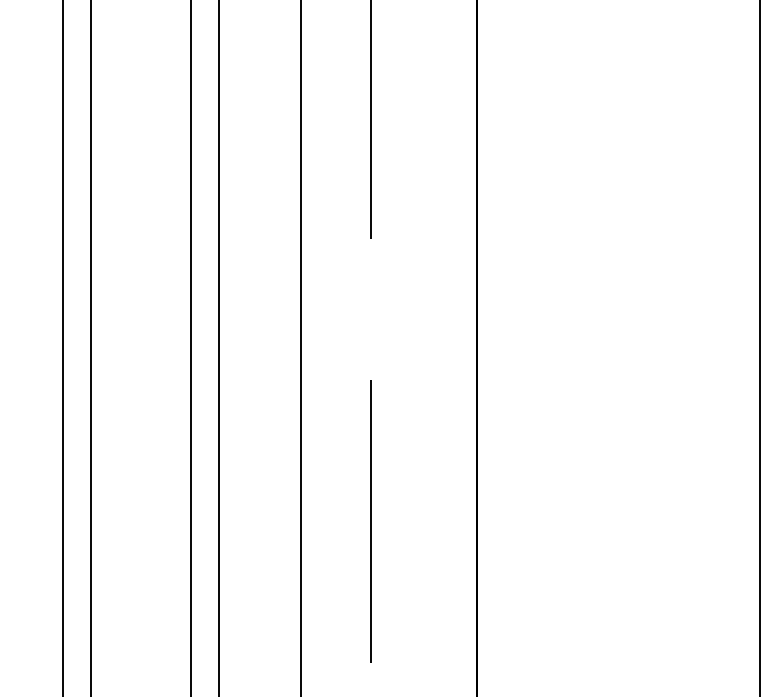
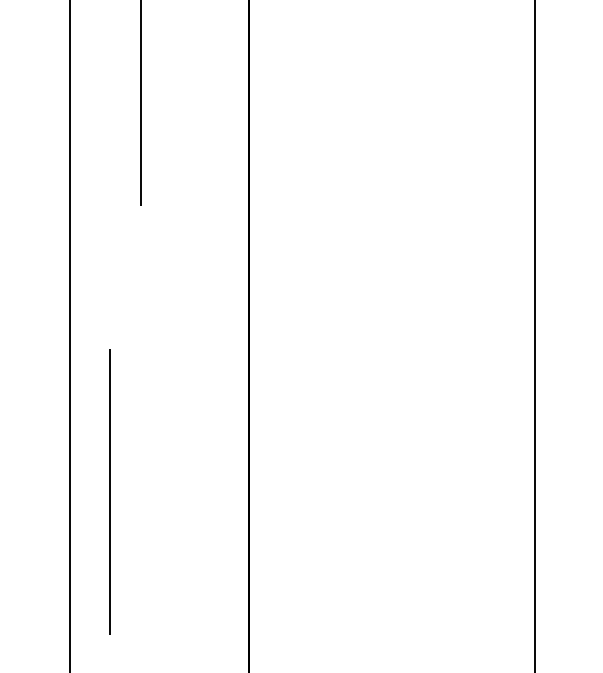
line: (370, 521) -> (109, 491), moved

